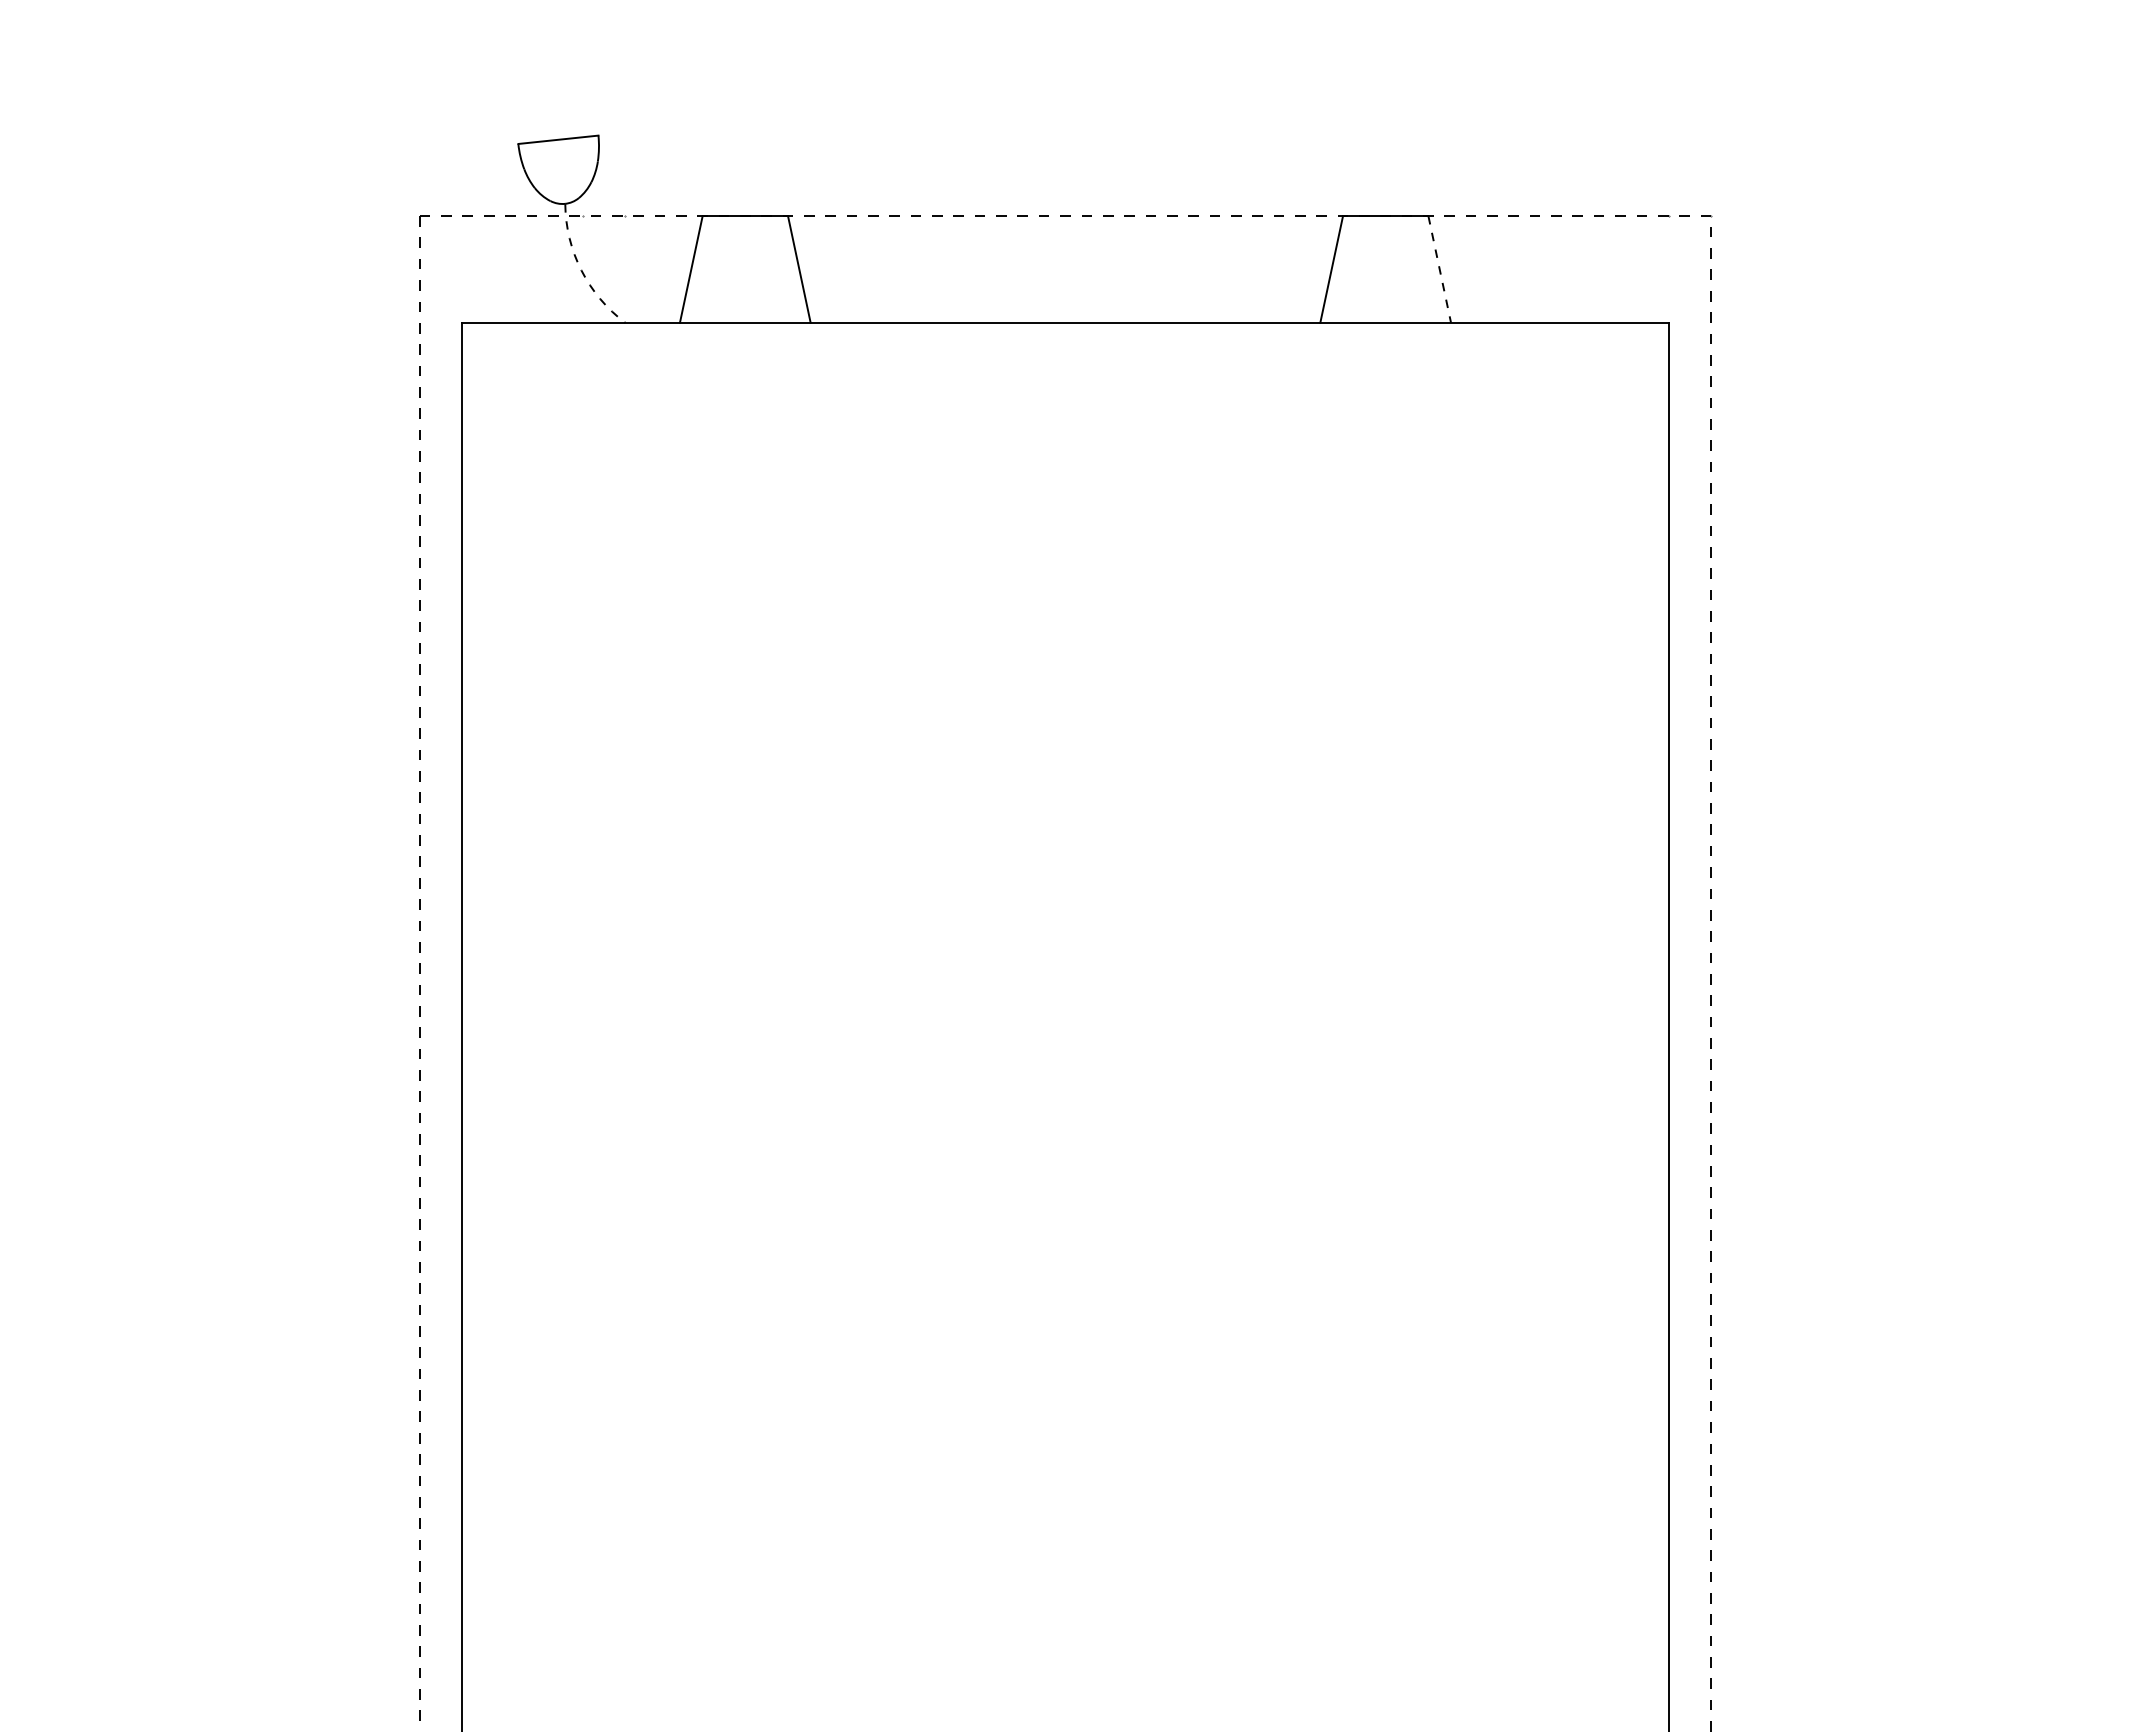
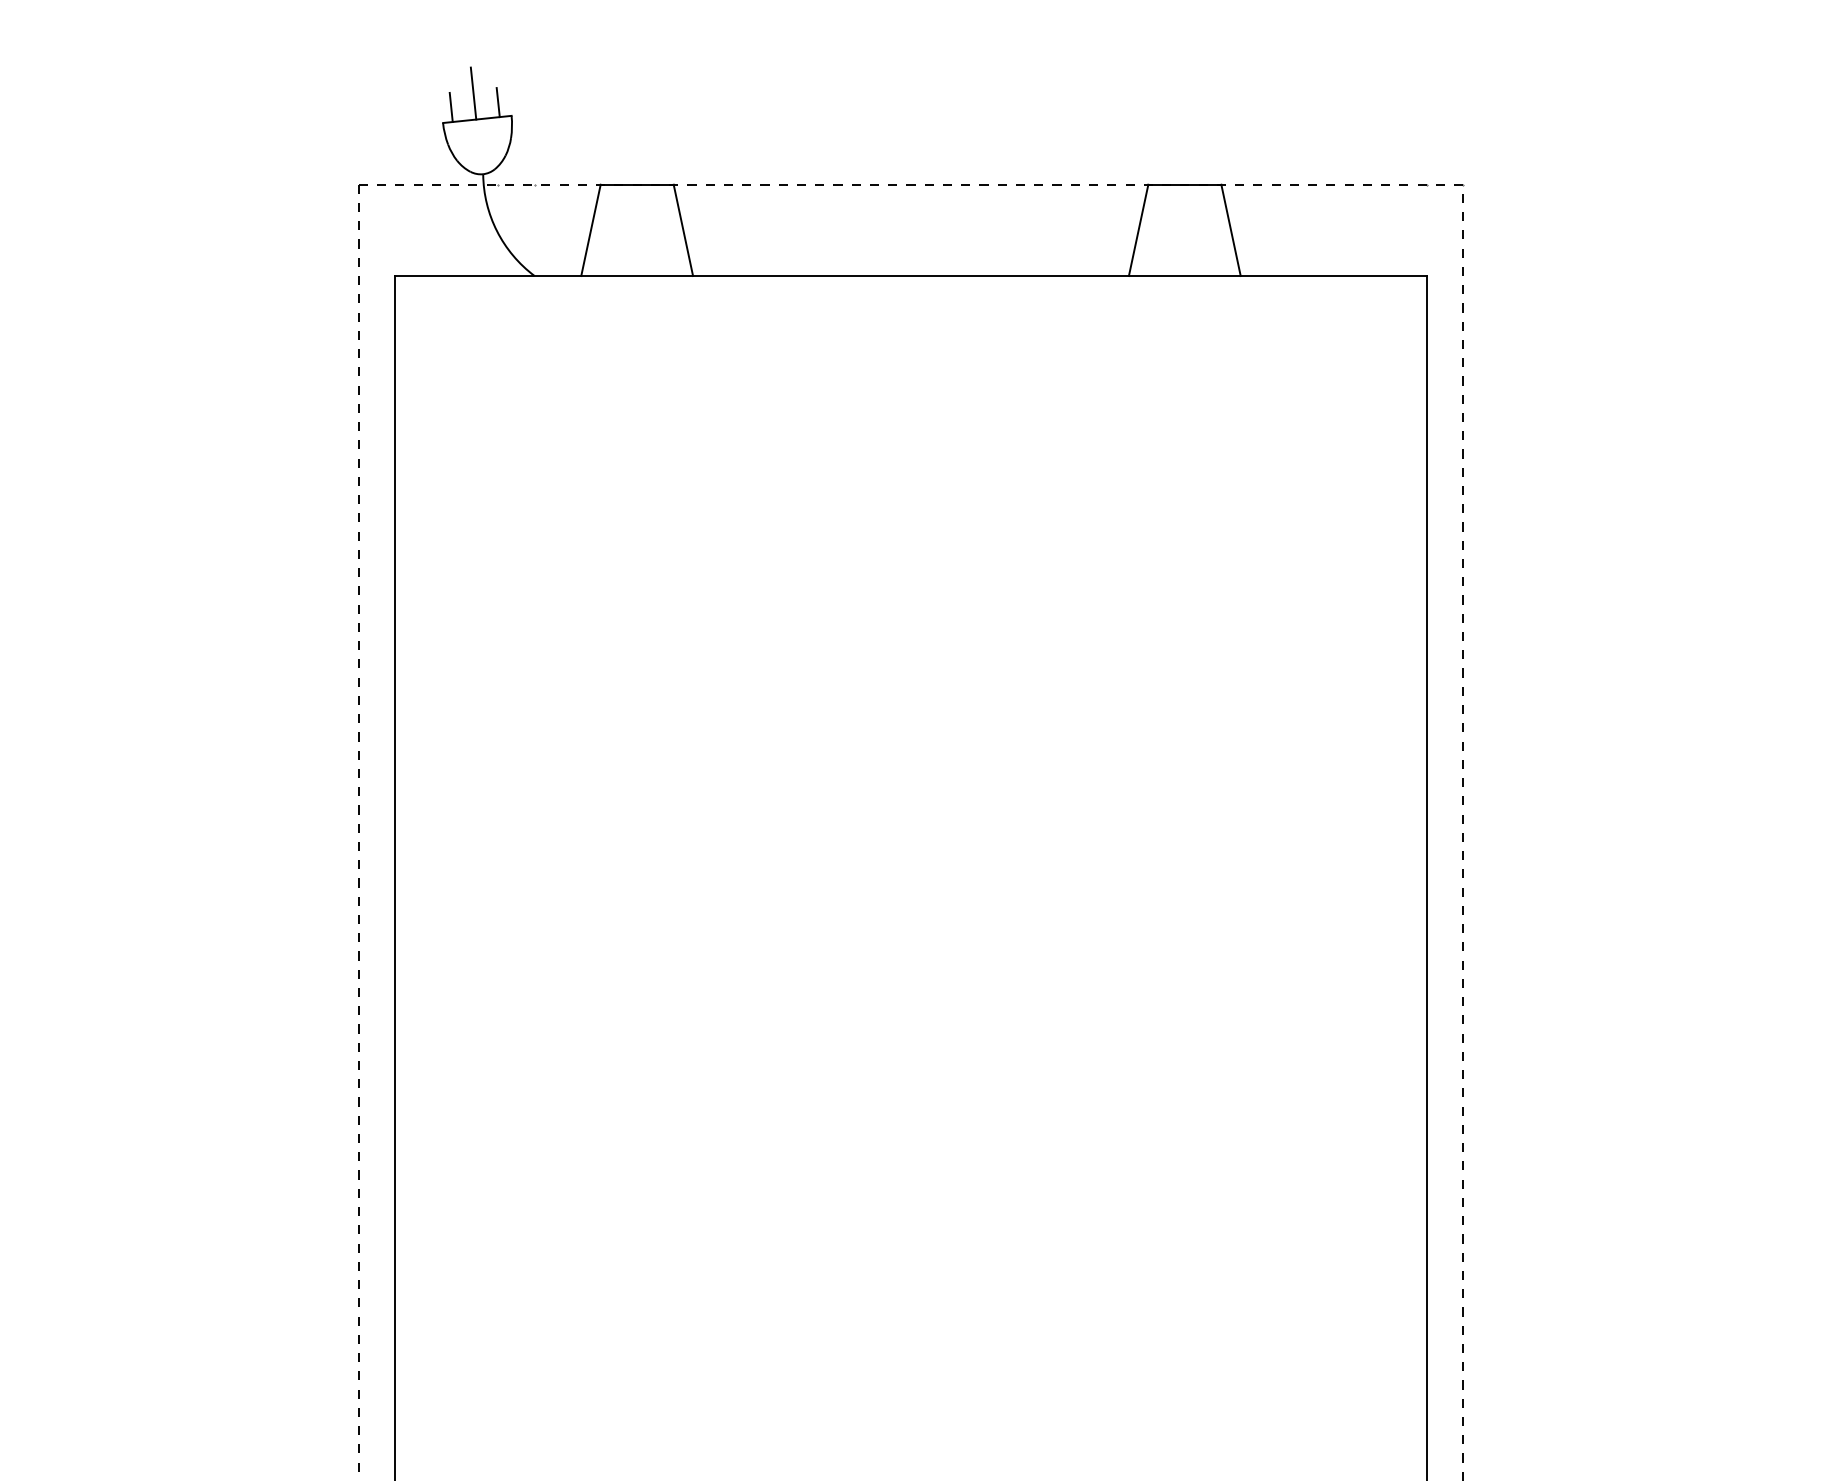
line: (553, 109) -> (473, 93), added
line: (582, 120) -> (497, 102), added
line: (527, 125) -> (450, 107), added
line: (1439, 269) -> (1230, 230), dashed -> solid
arc: (581, 270) -> (497, 231), dashed -> solid

